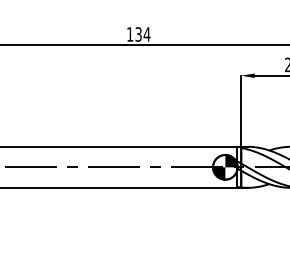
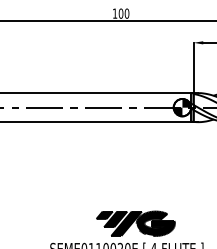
text: (142, 34) -> (123, 13), 134 -> 100

